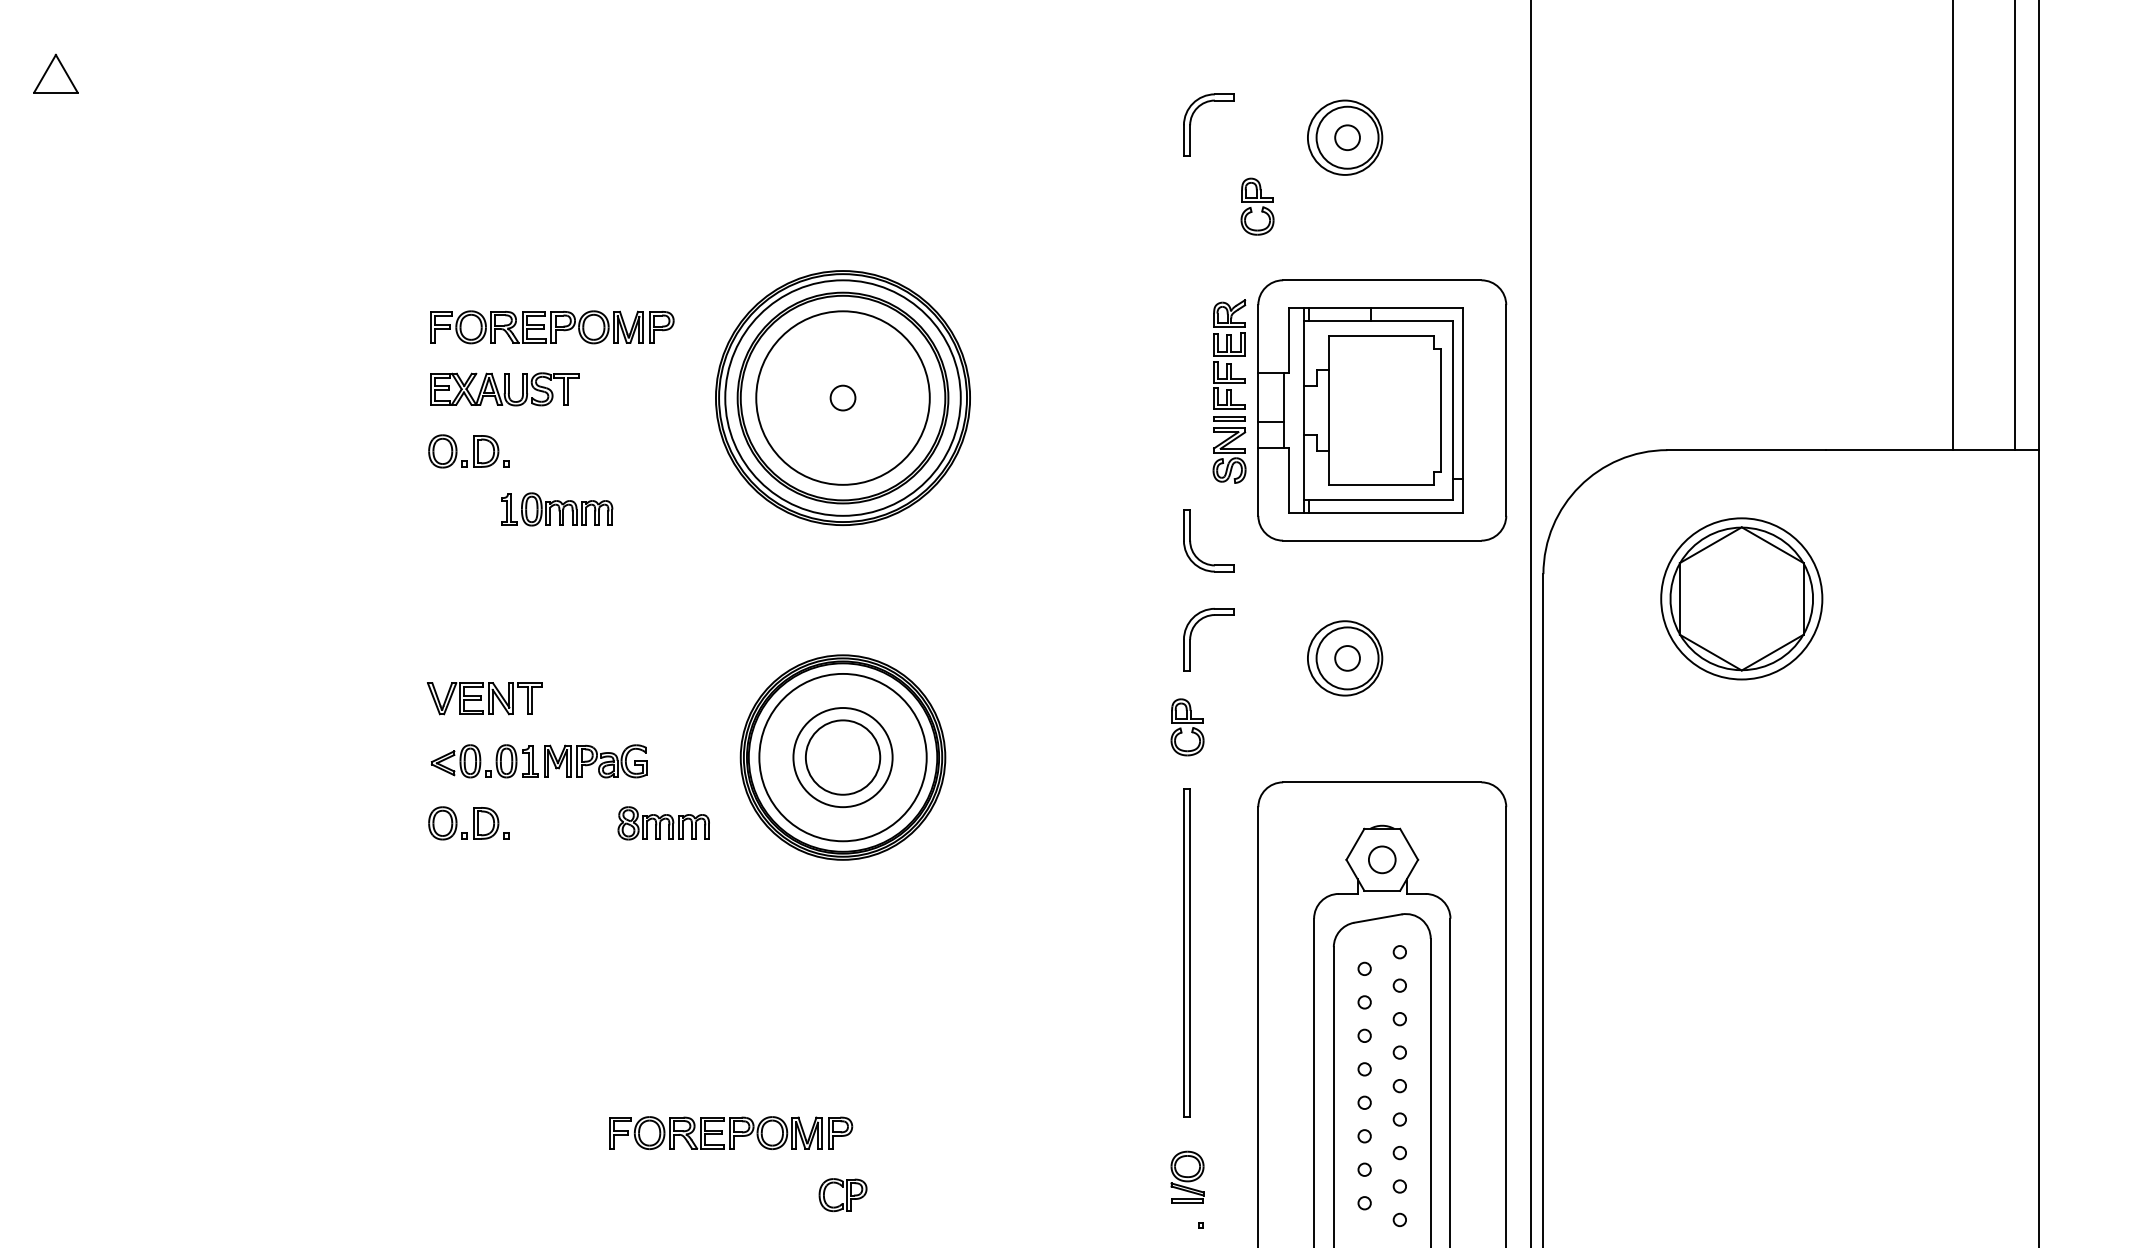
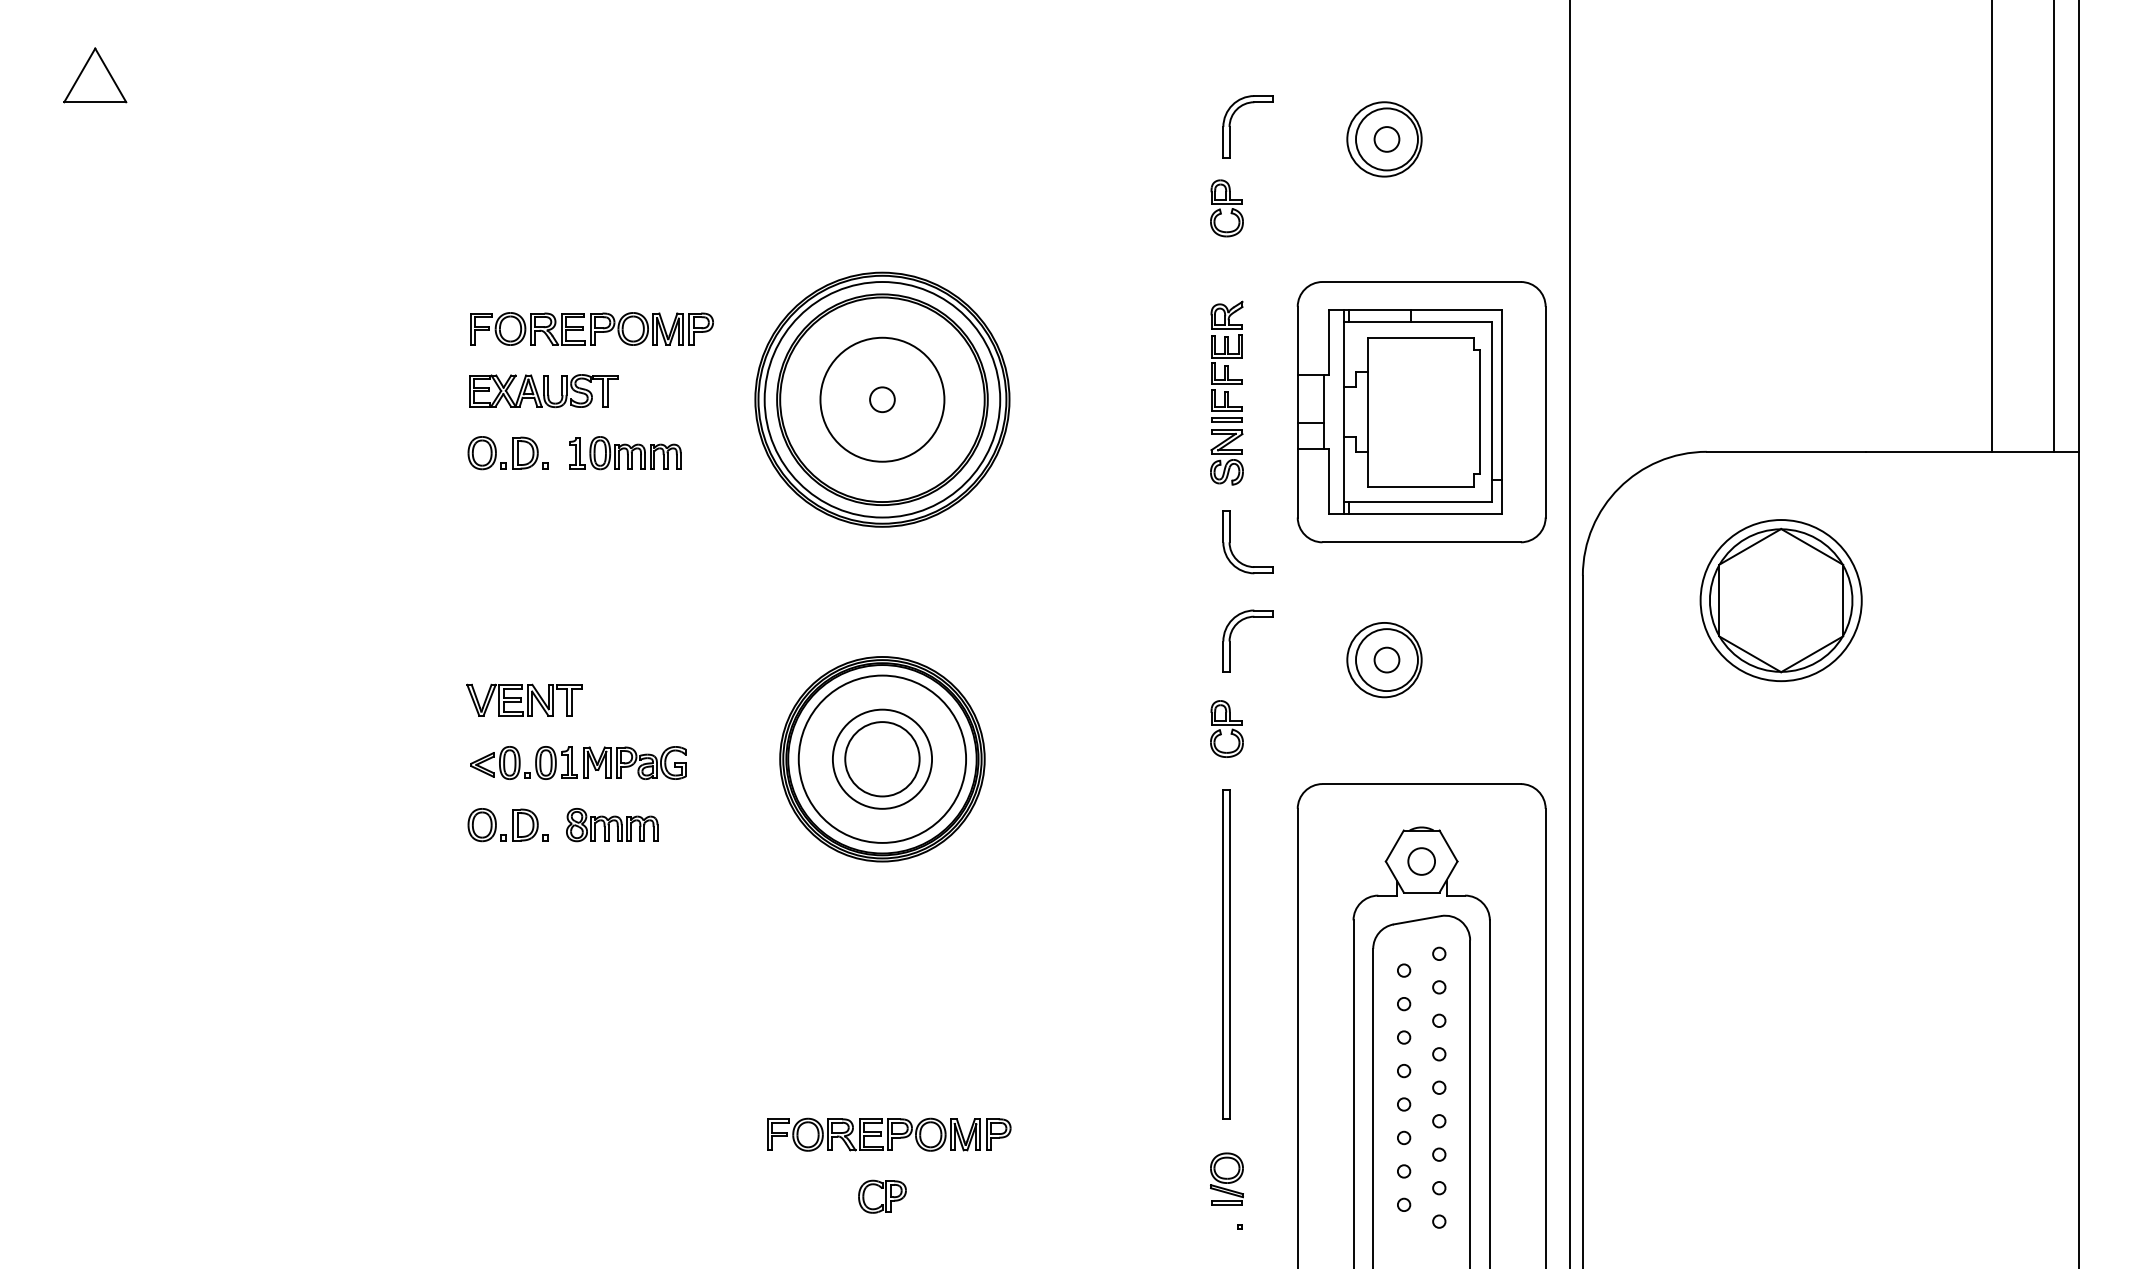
part: (56, 73) -> (95, 75), size x1.43
part: (1257, 206) -> (1226, 208), moved
part: (1229, 390) -> (1226, 392), moved
circle: (843, 397) -> (882, 399), size x0.71
part: (557, 509) -> (625, 453), moved
part: (664, 823) -> (612, 825), moved
part: (731, 1132) -> (889, 1134), moved

